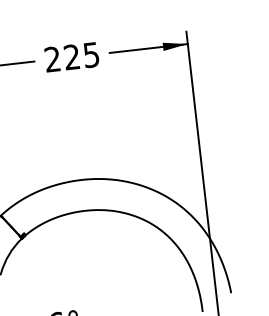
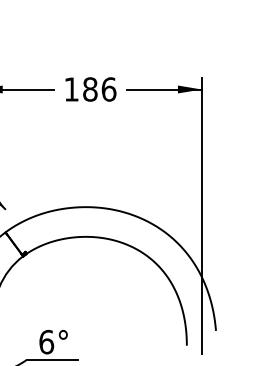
text: (72, 57) -> (90, 89), 225 -> 186

